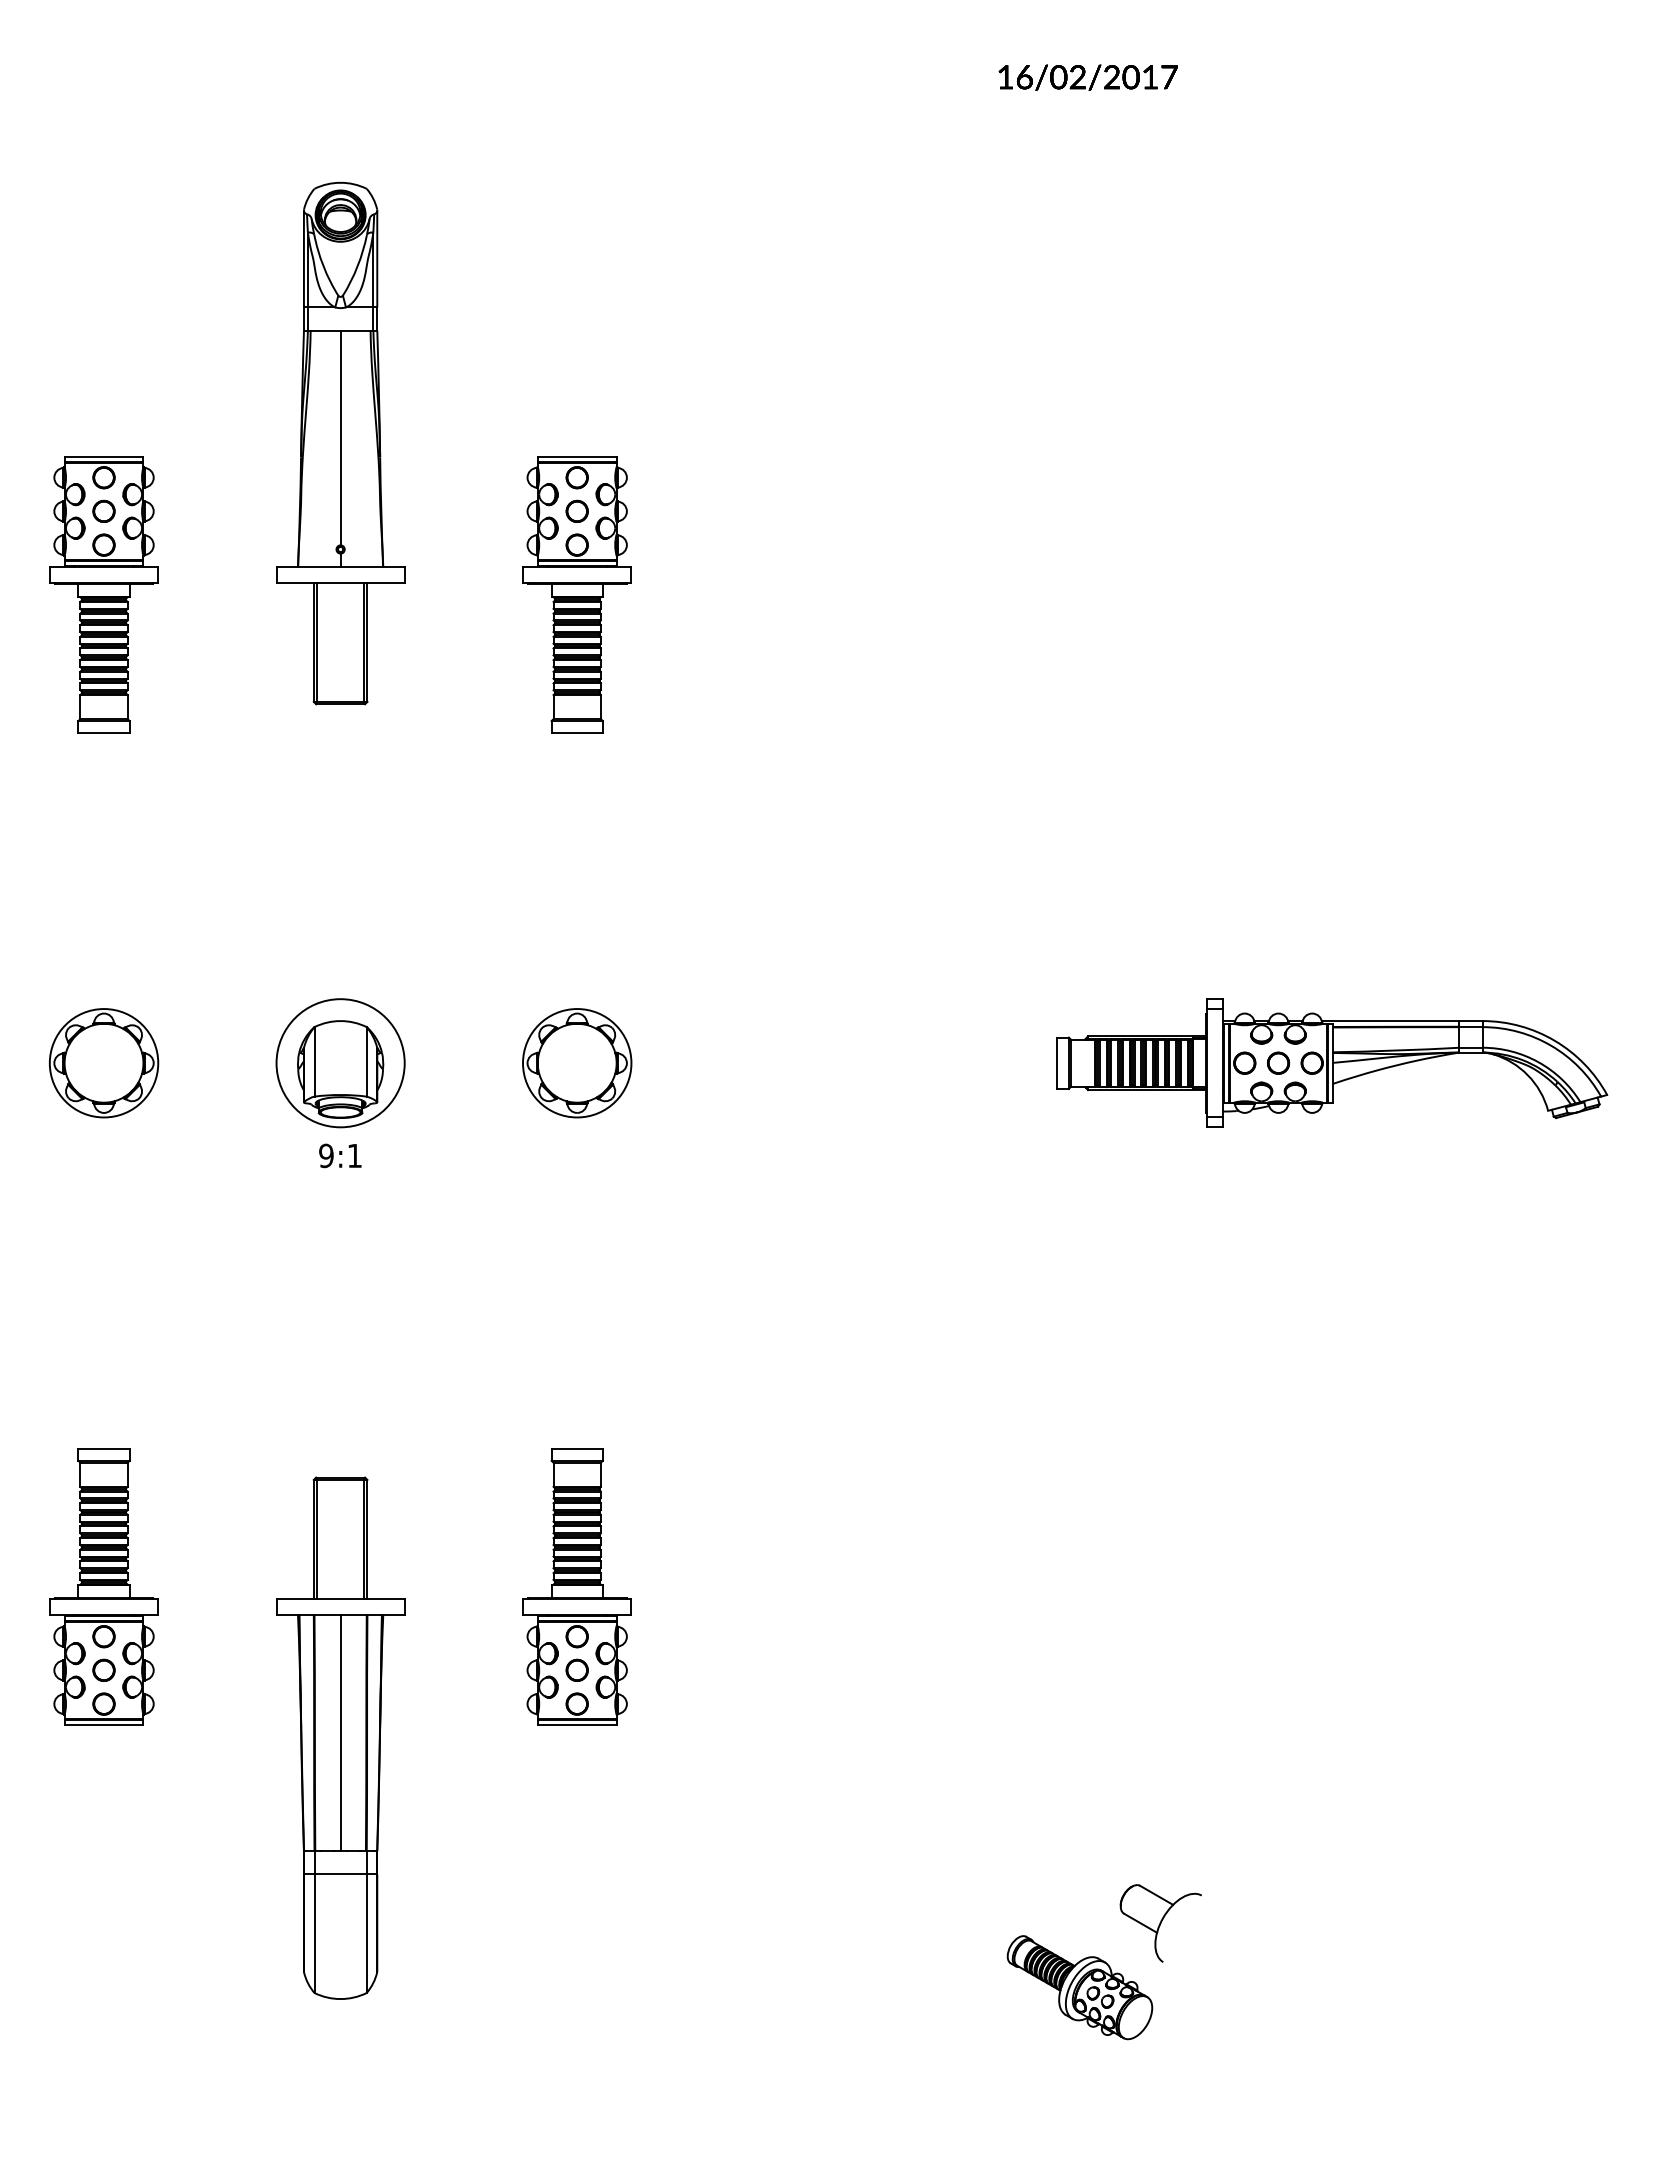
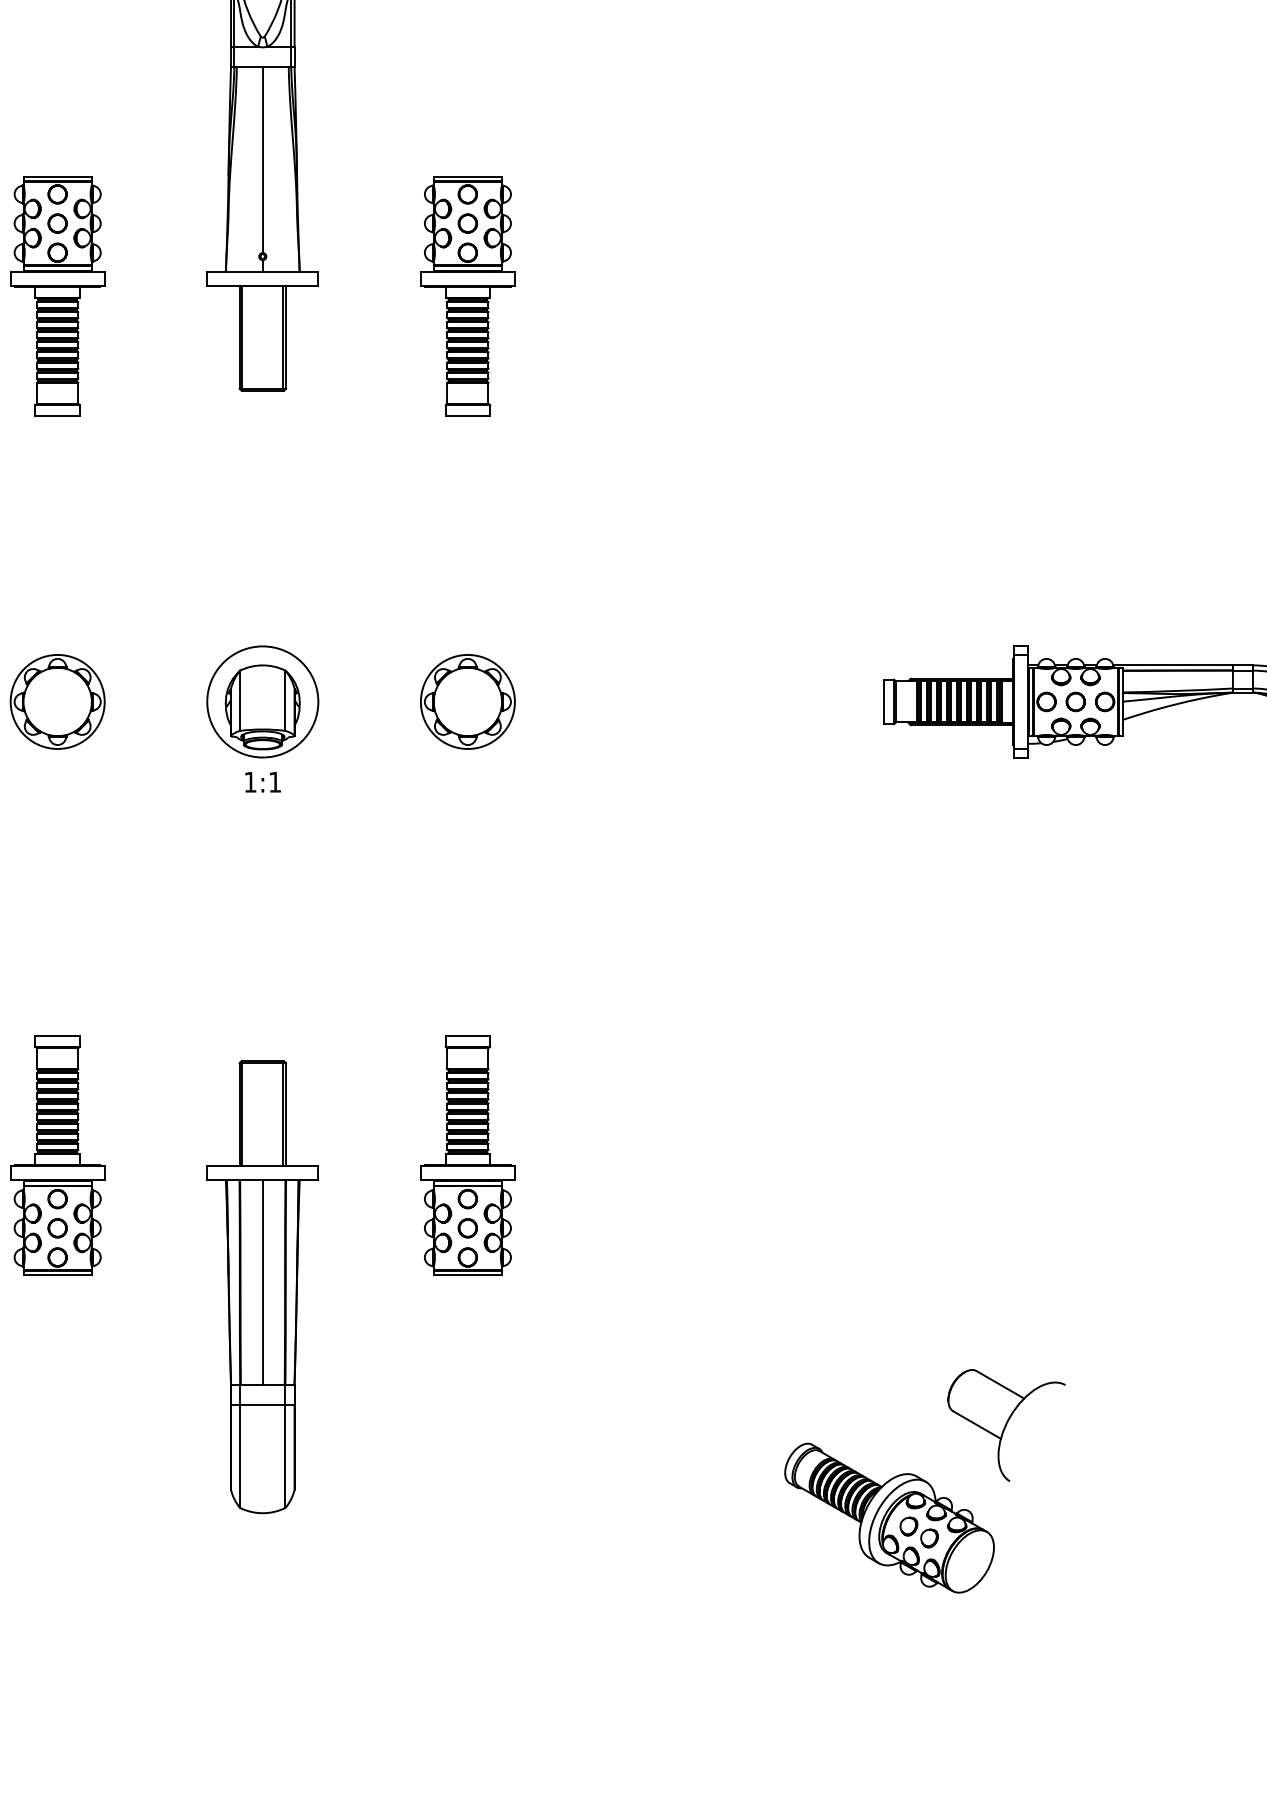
text: (326, 1155) -> (250, 781), 9:1 -> 1:1
part: (1104, 1961) -> (925, 1480), size x1.67

